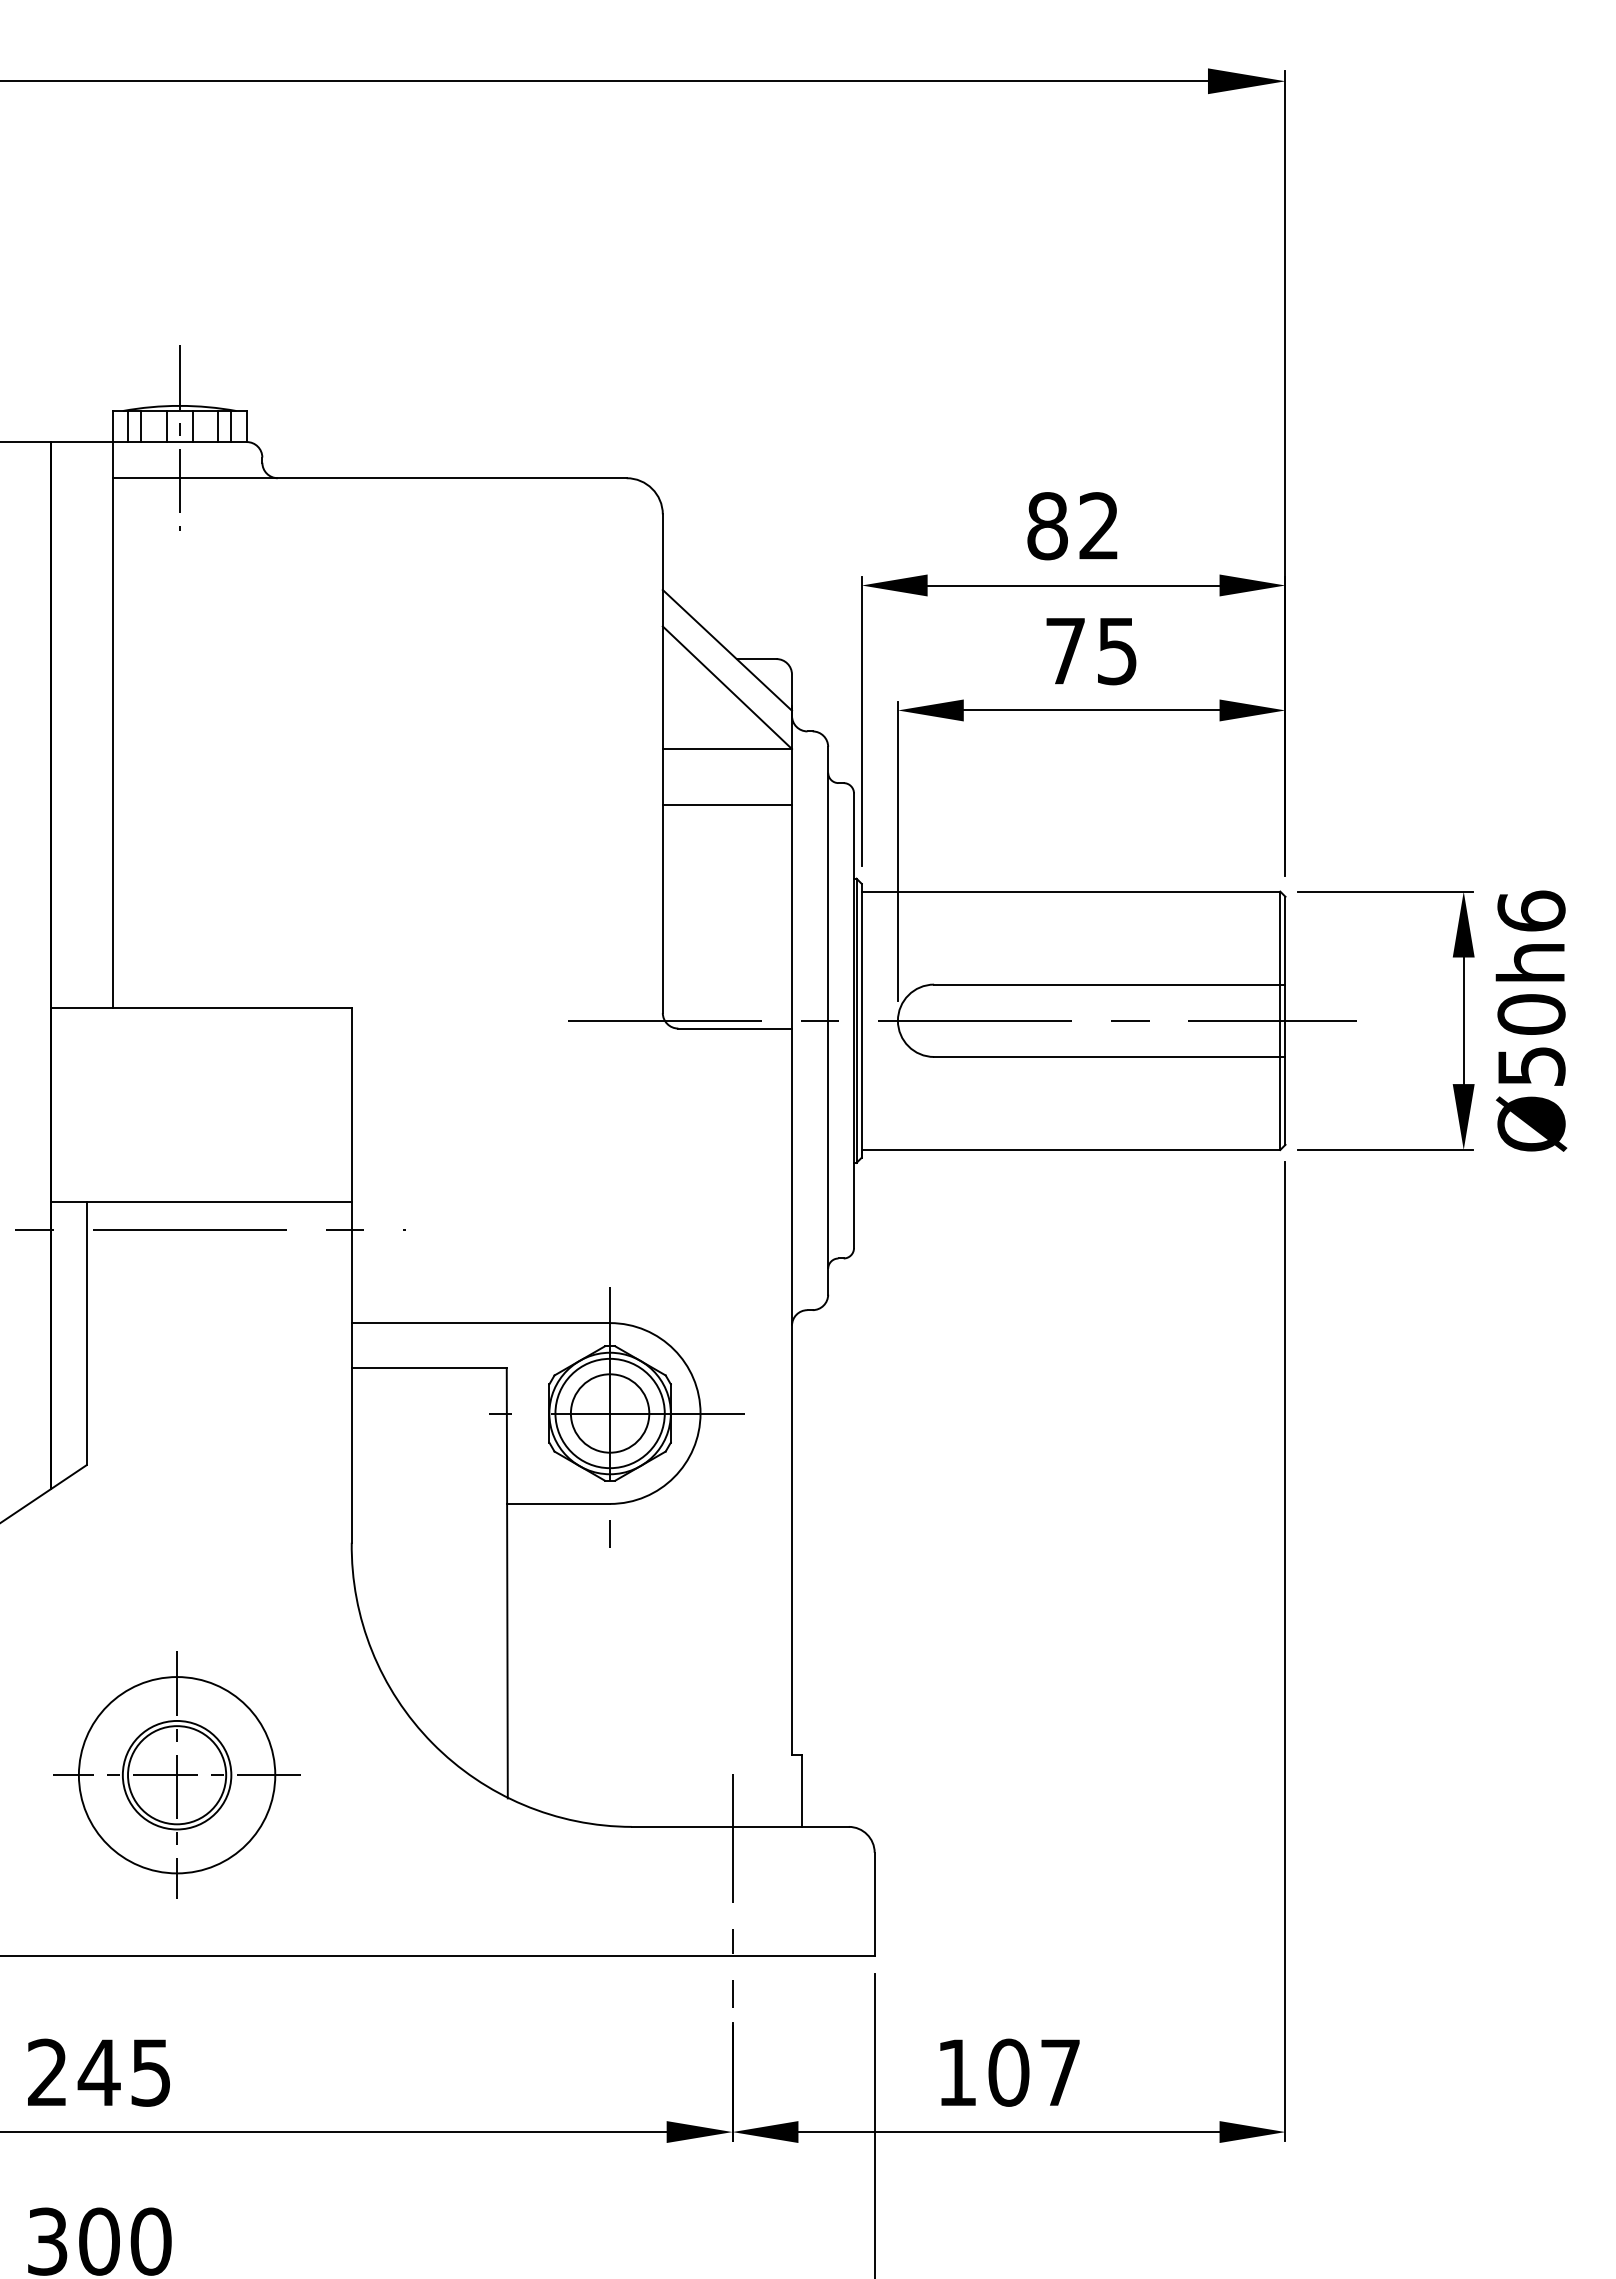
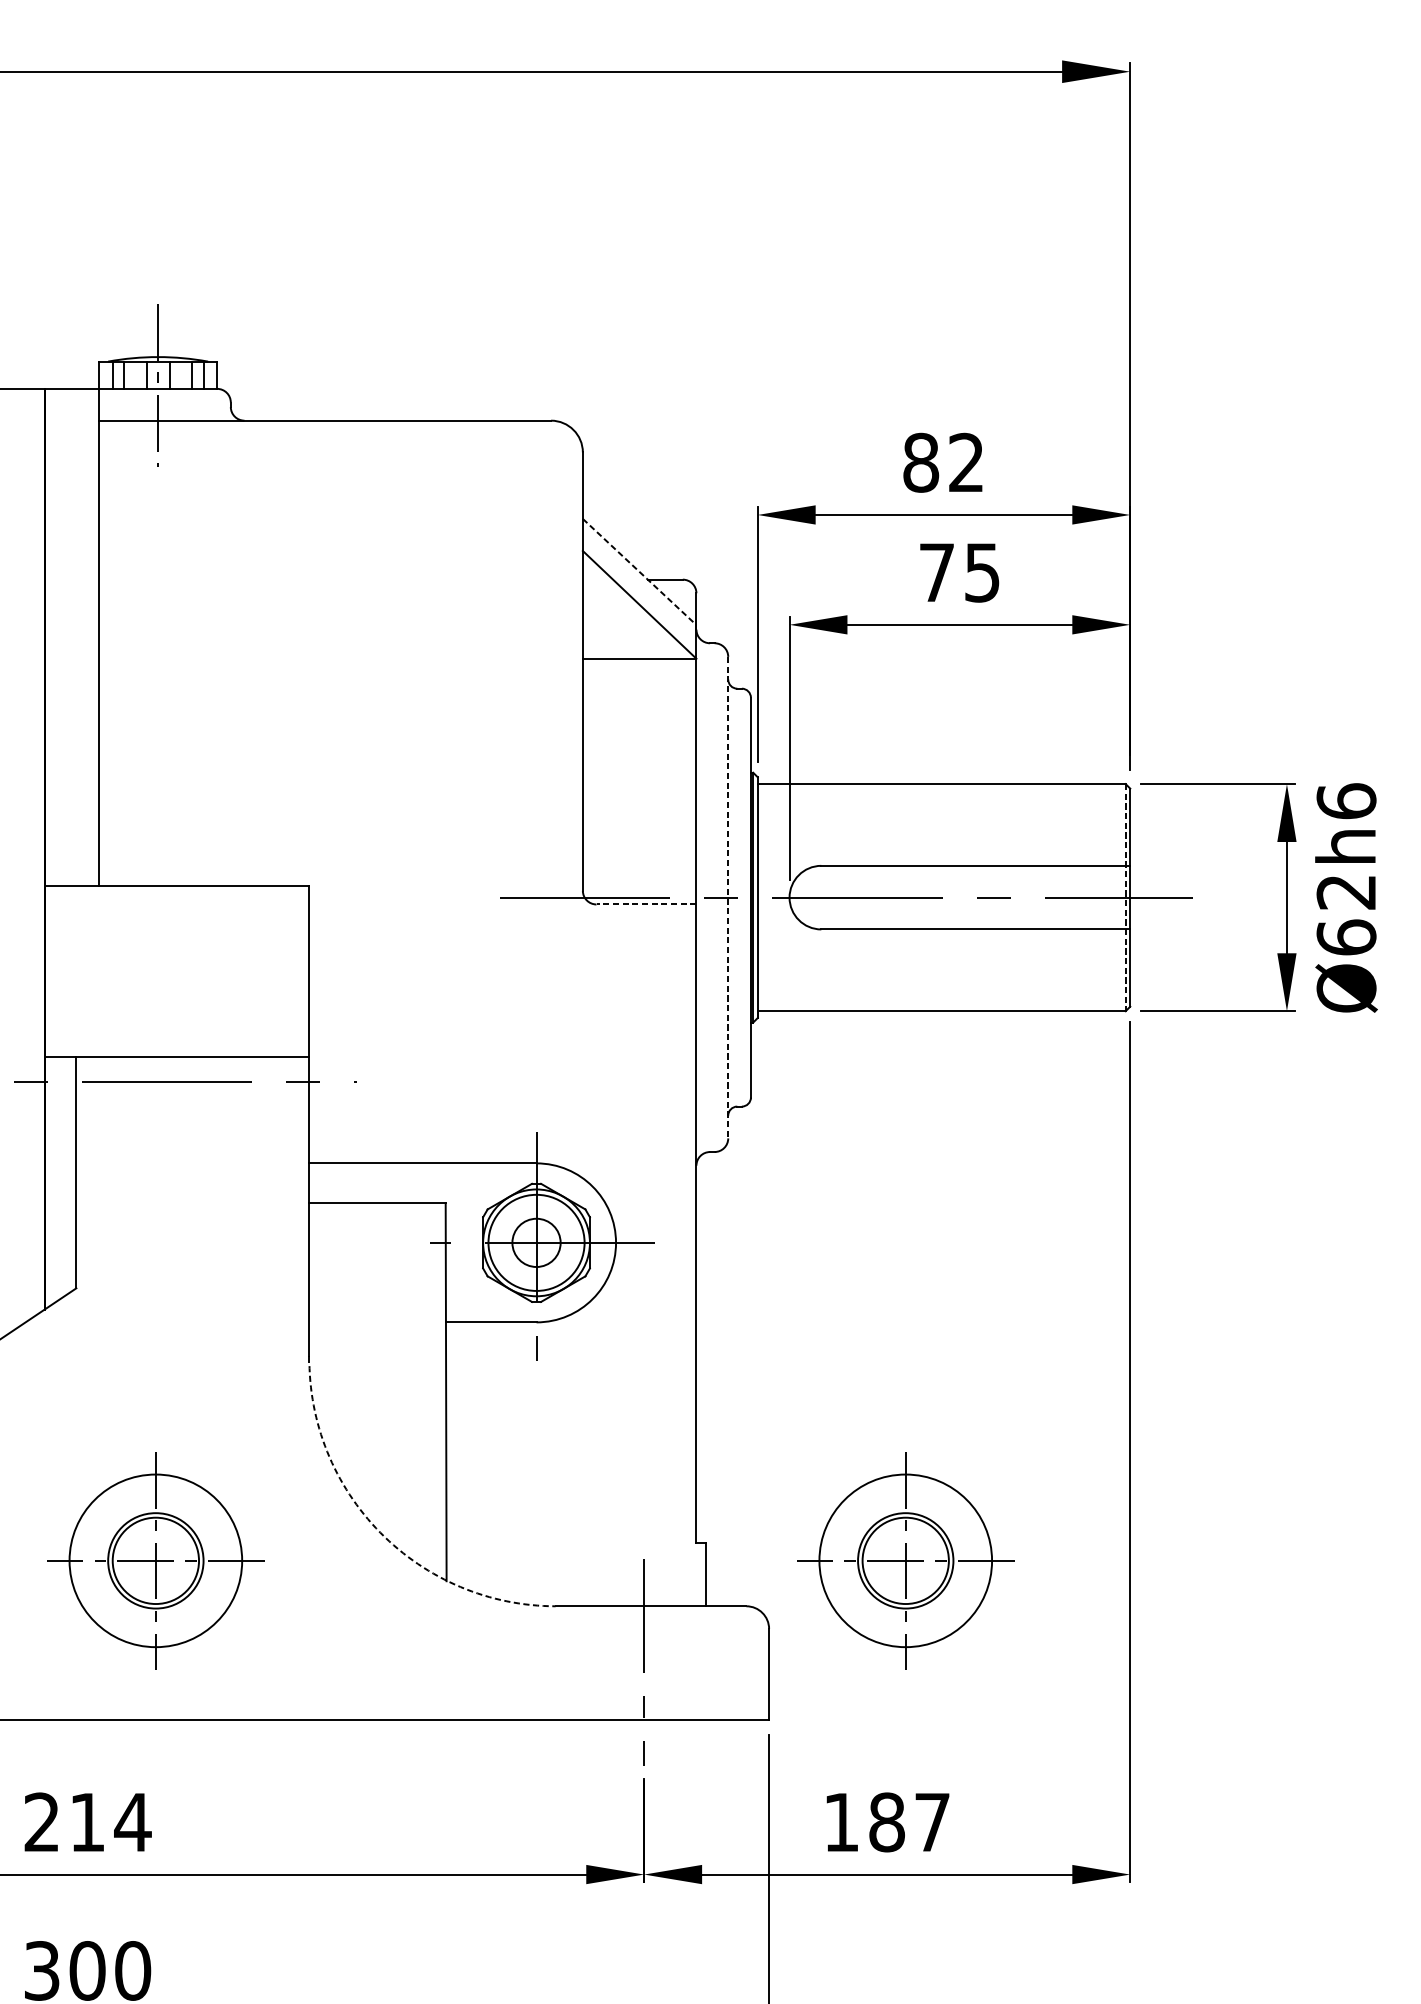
line: (727, 650) -> (639, 572), solid -> dashed
line: (727, 805) -> (639, 708), removed
line: (828, 1020) -> (728, 897), solid -> dashed
line: (1280, 1021) -> (1125, 898), solid -> dashed
line: (735, 1028) -> (646, 904), solid -> dashed
text: (1531, 1040) -> (1346, 914), Ø50h6 -> Ø62h6
circle: (609, 1413) -> (535, 1242), size x0.7
arc: (432, 1743) -> (380, 1532), solid -> dashed
part: (1029, 1774) -> (905, 1560), added
text: (124, 2072) -> (109, 1822), 245 -> 214
text: (1008, 2072) -> (886, 1822), 107 -> 187

